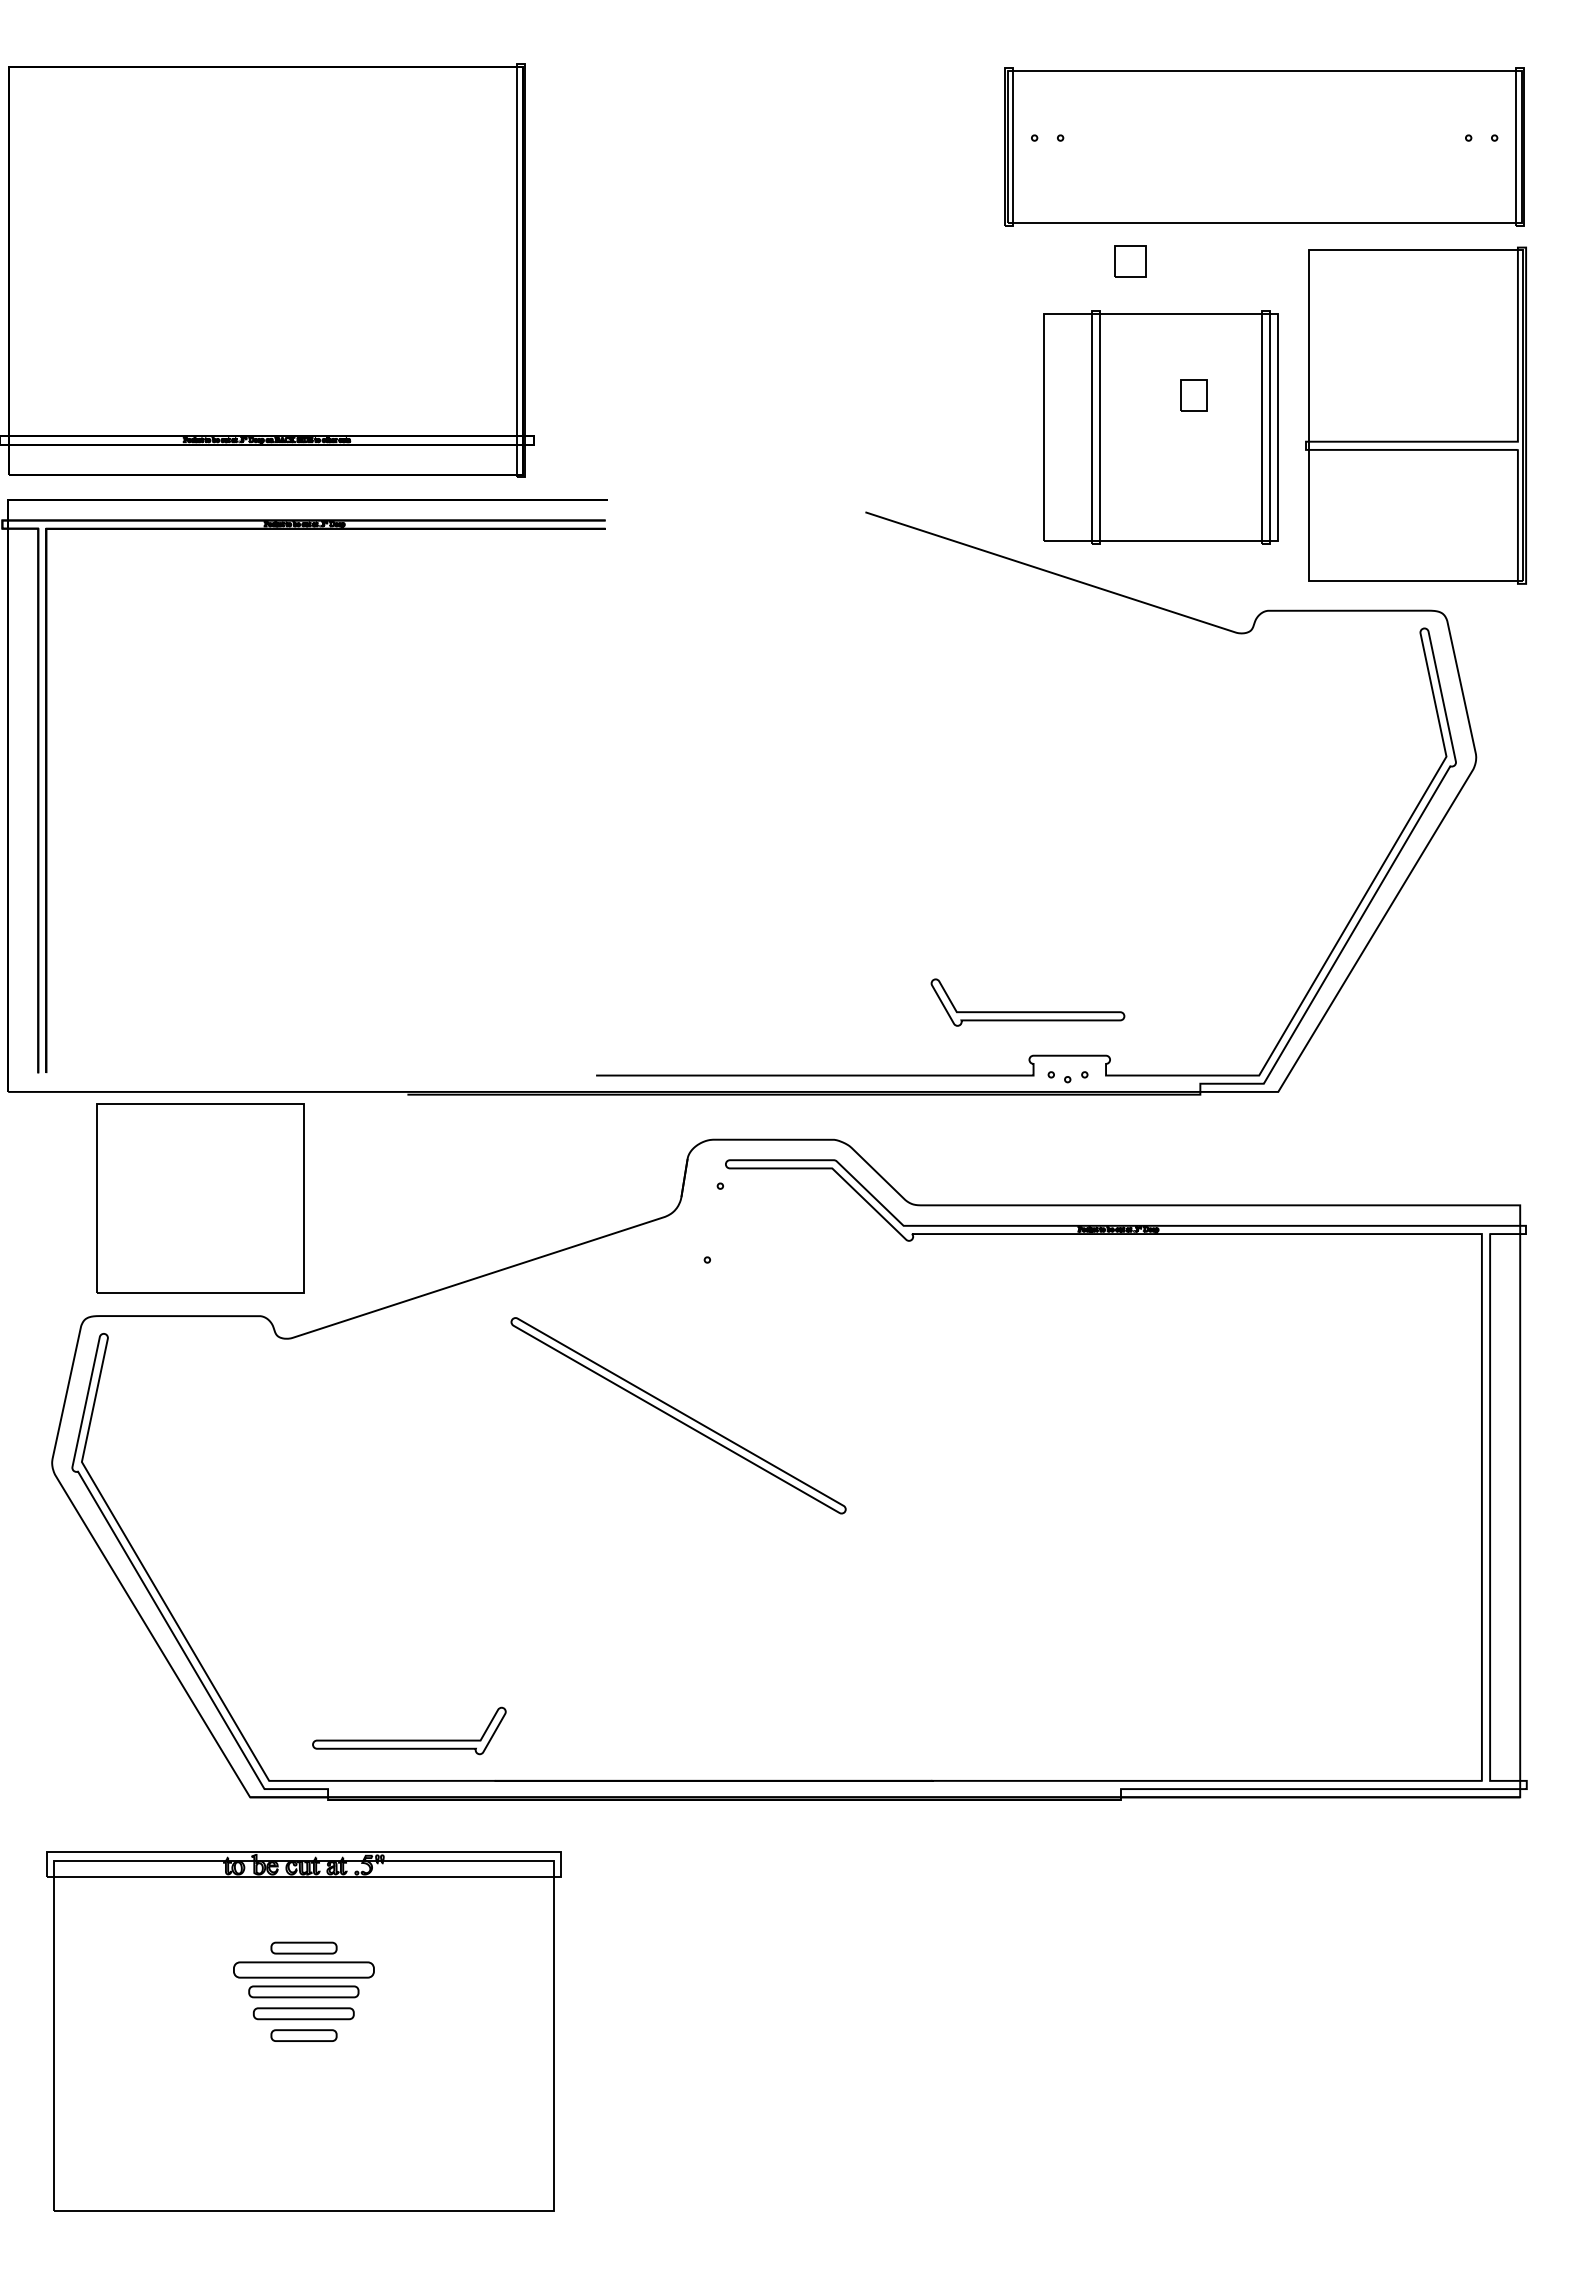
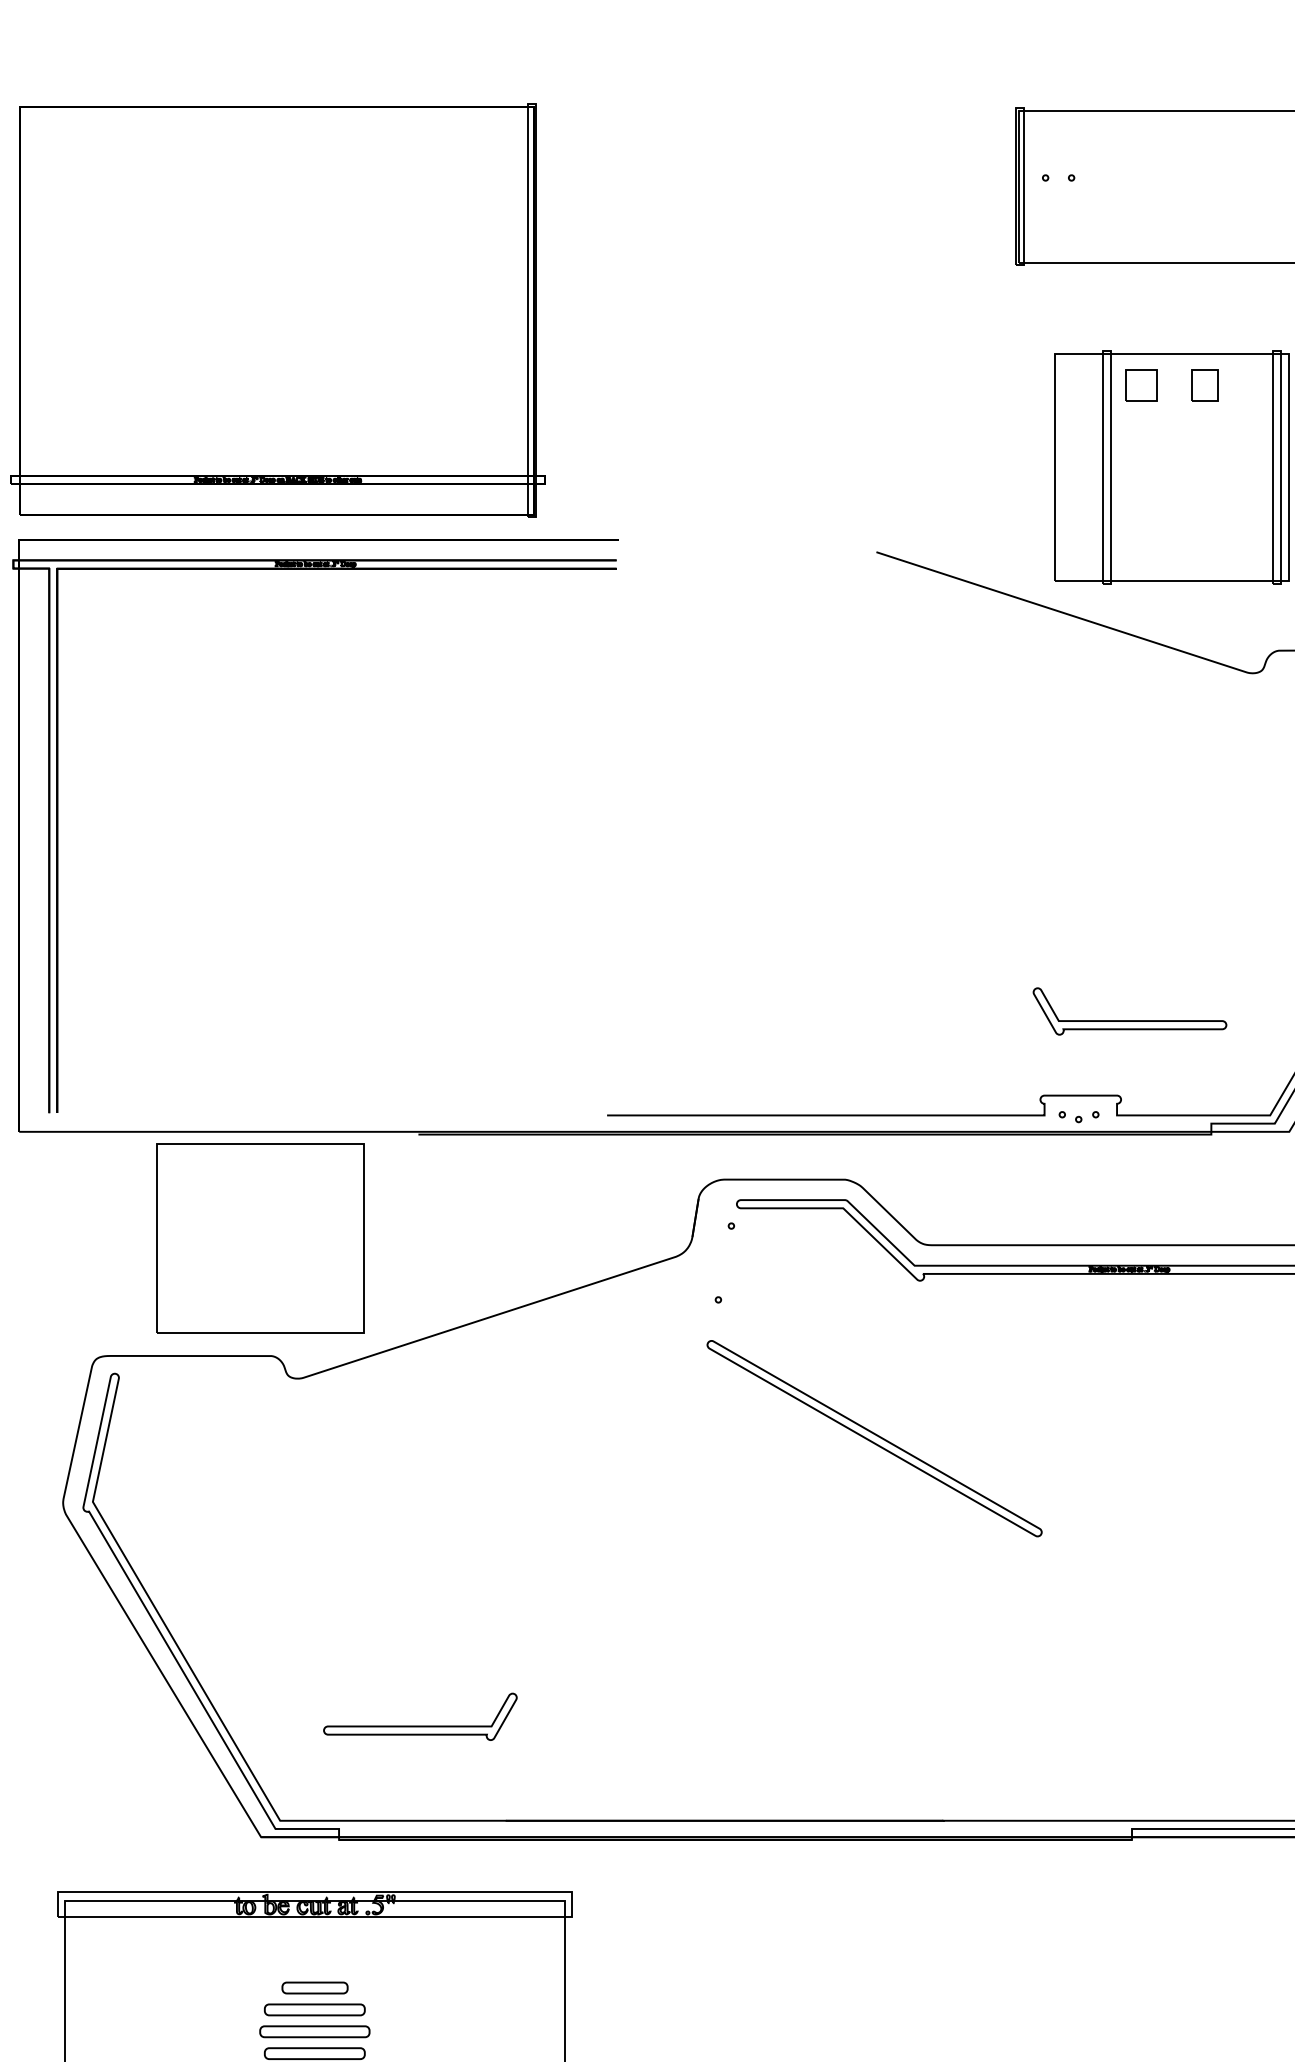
part: (1130, 261) -> (1141, 385), moved
part: (1193, 395) -> (1204, 385), moved
part: (1027, 1011) -> (1129, 1020), moved
part: (200, 1198) -> (260, 1238), moved
part: (678, 1415) -> (874, 1438), moved
part: (409, 1739) -> (420, 1725), moved
part: (303, 1969) -> (314, 2009), size x0.71

